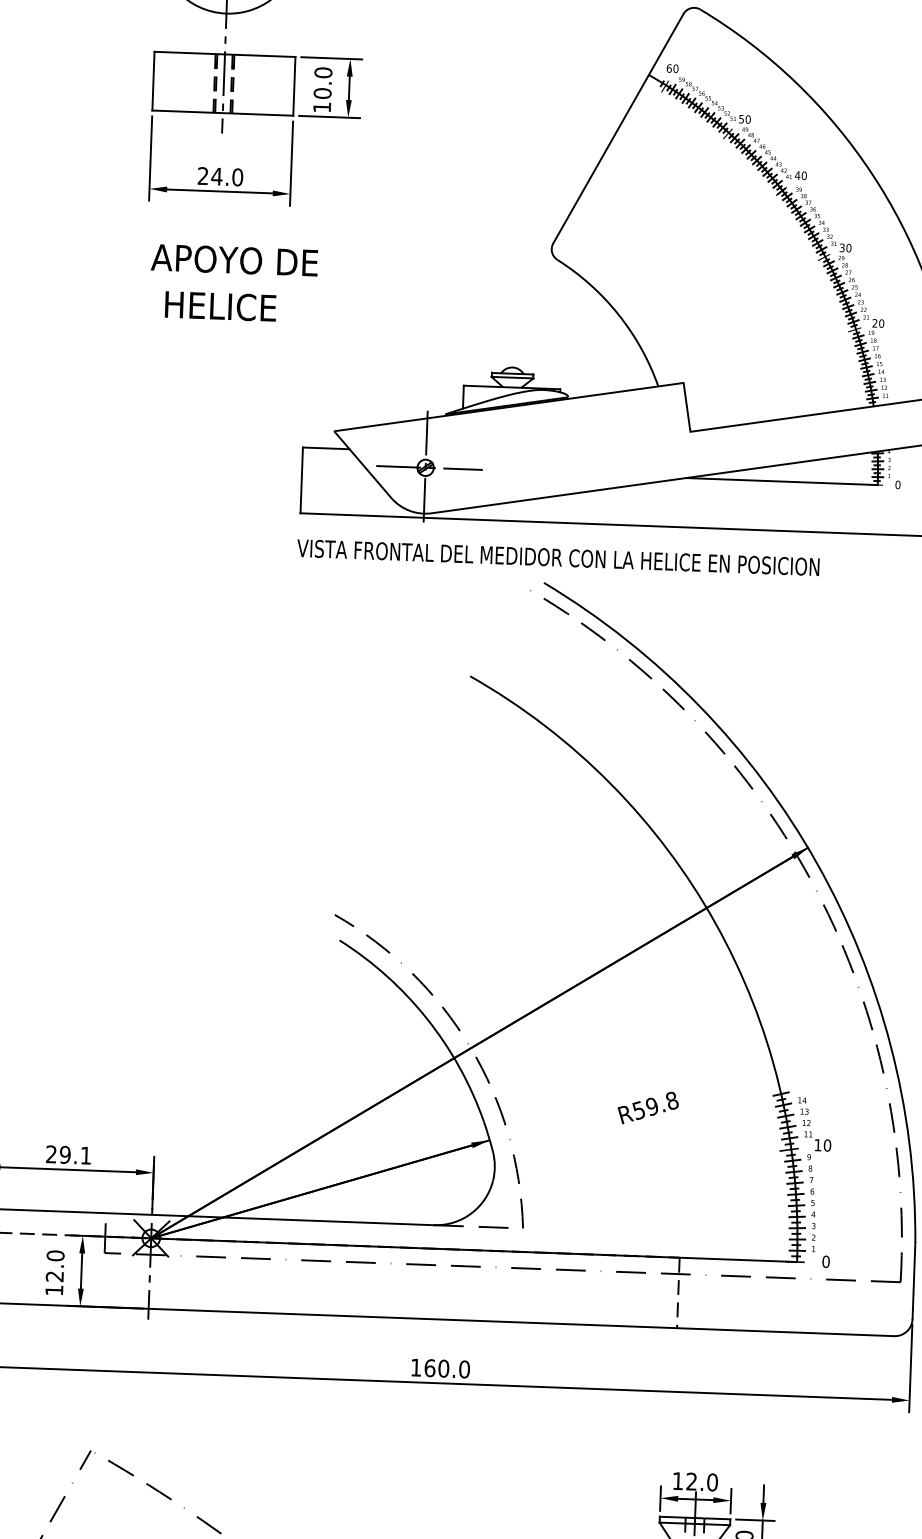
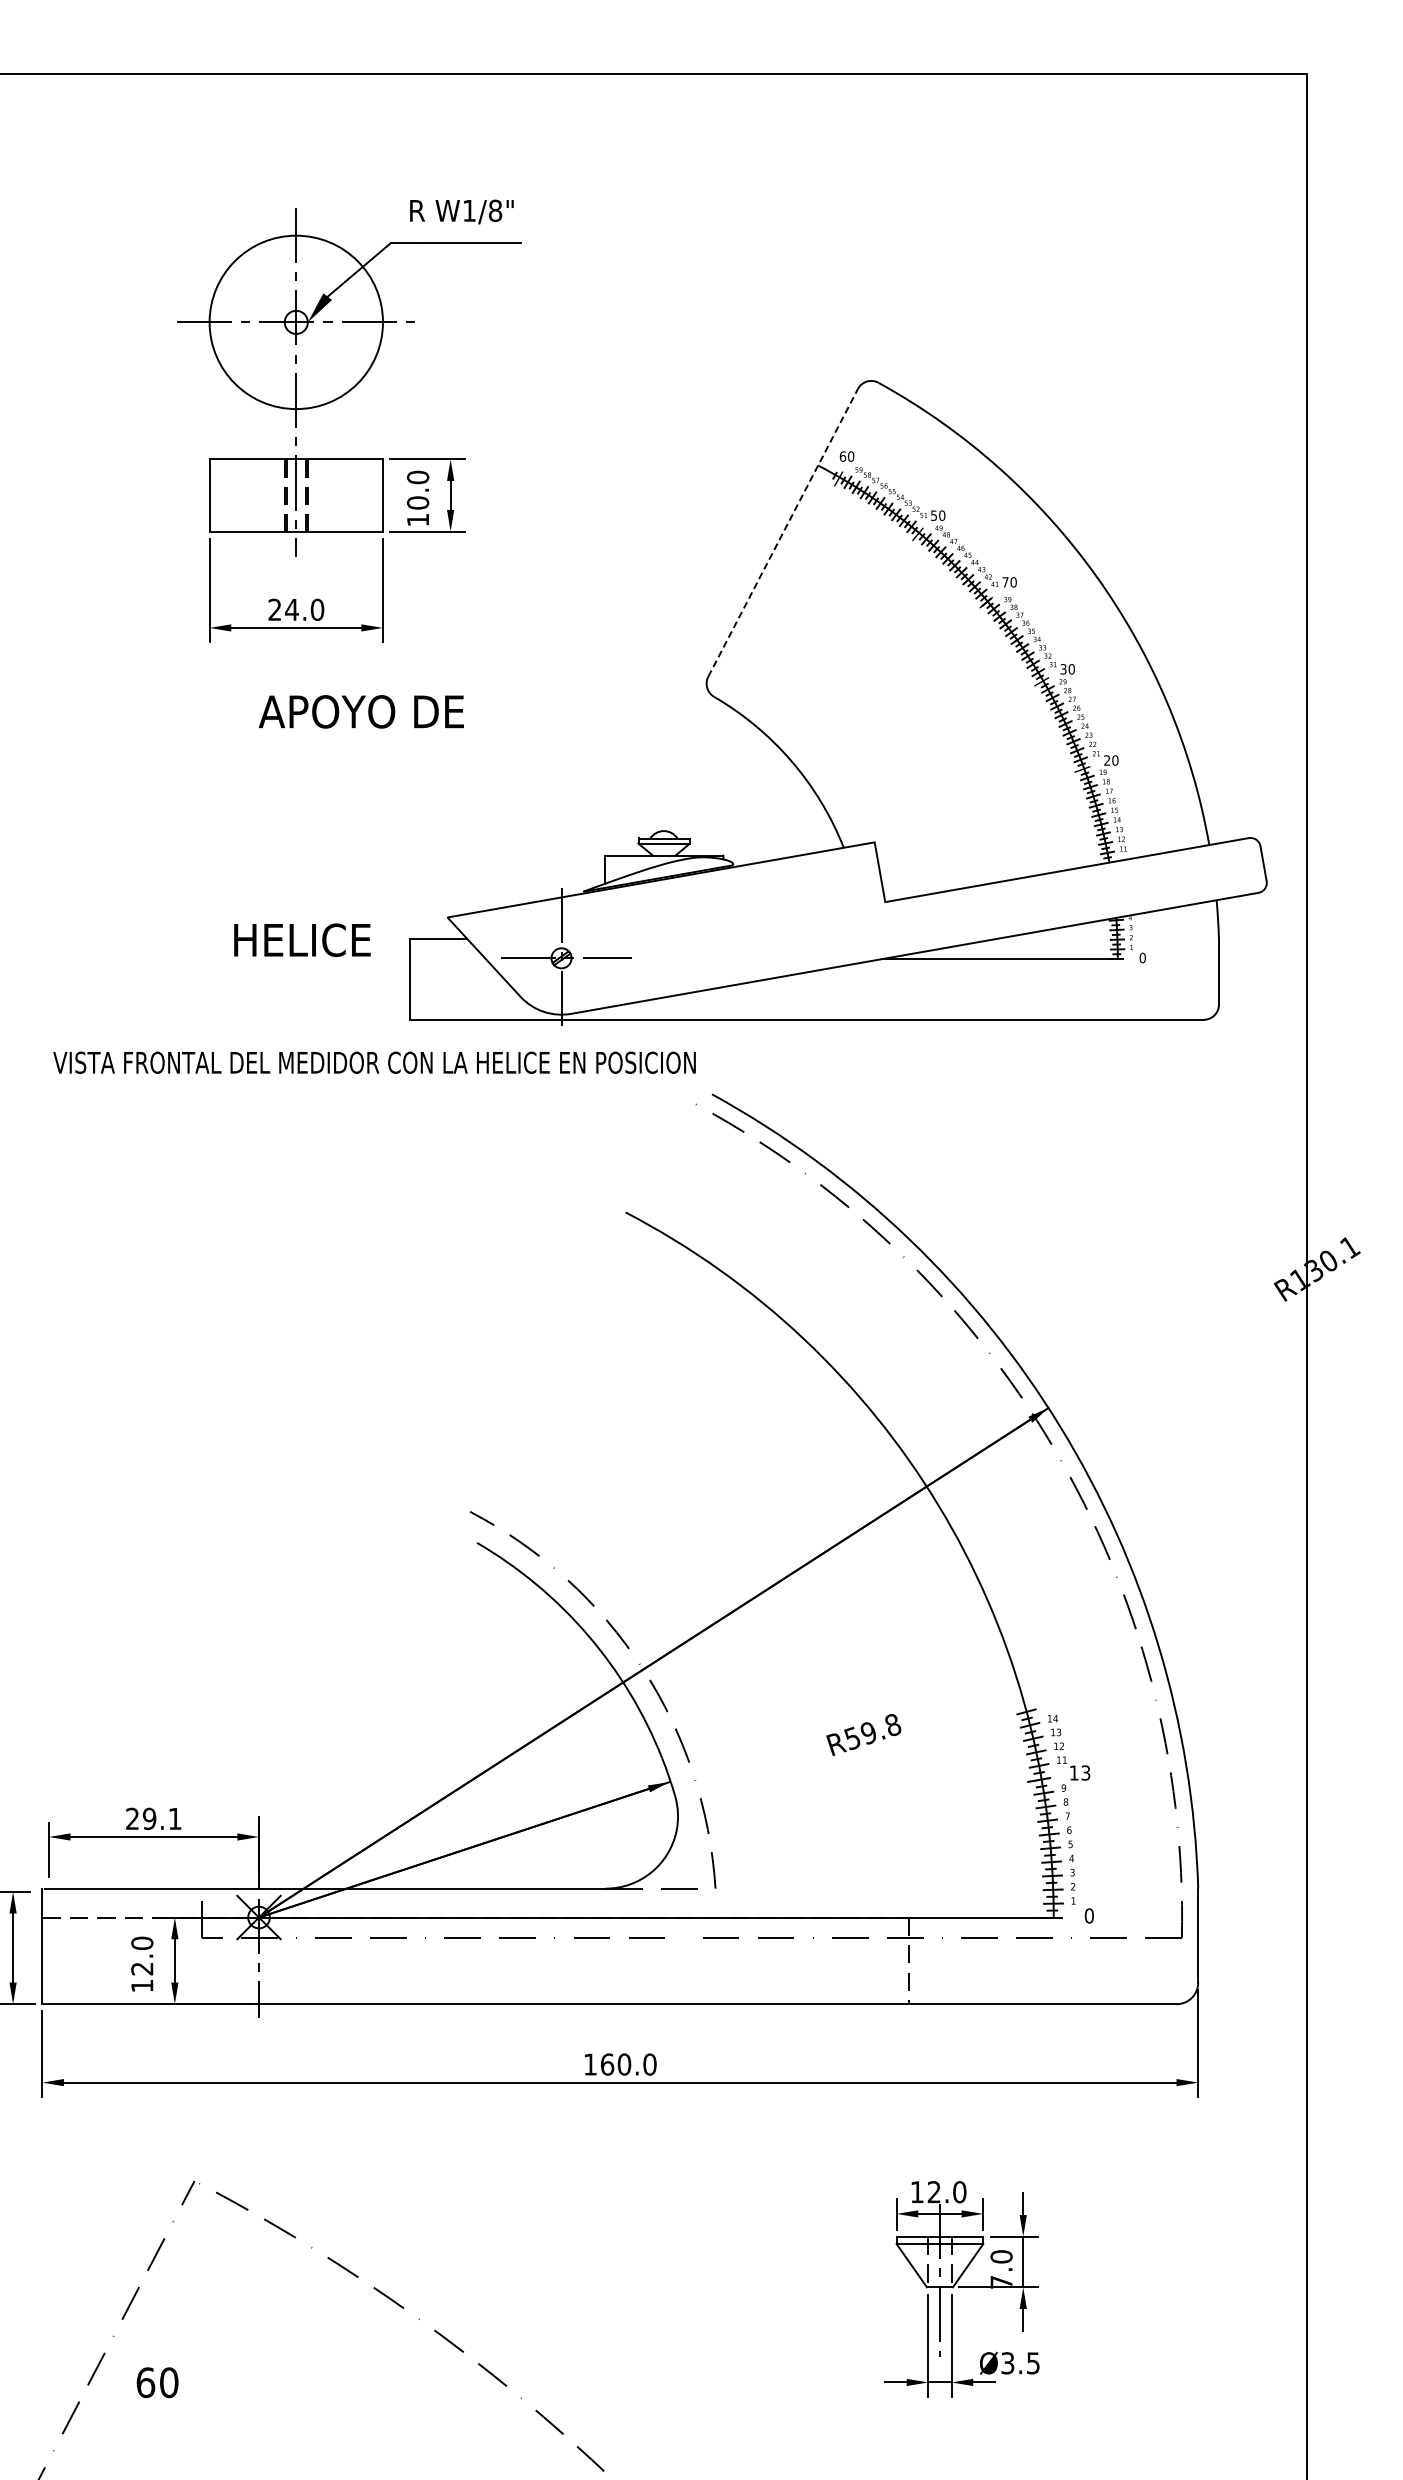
line: (618, 128) -> (783, 532), solid -> dashed
text: (797, 175) -> (1005, 582), 40 -> 70
text: (233, 259) -> (360, 711), moved
text: (220, 306) -> (302, 940), moved
text: (558, 557) -> (374, 1062), moved
text: (827, 1145) -> (1085, 1772), 10 -> 13

